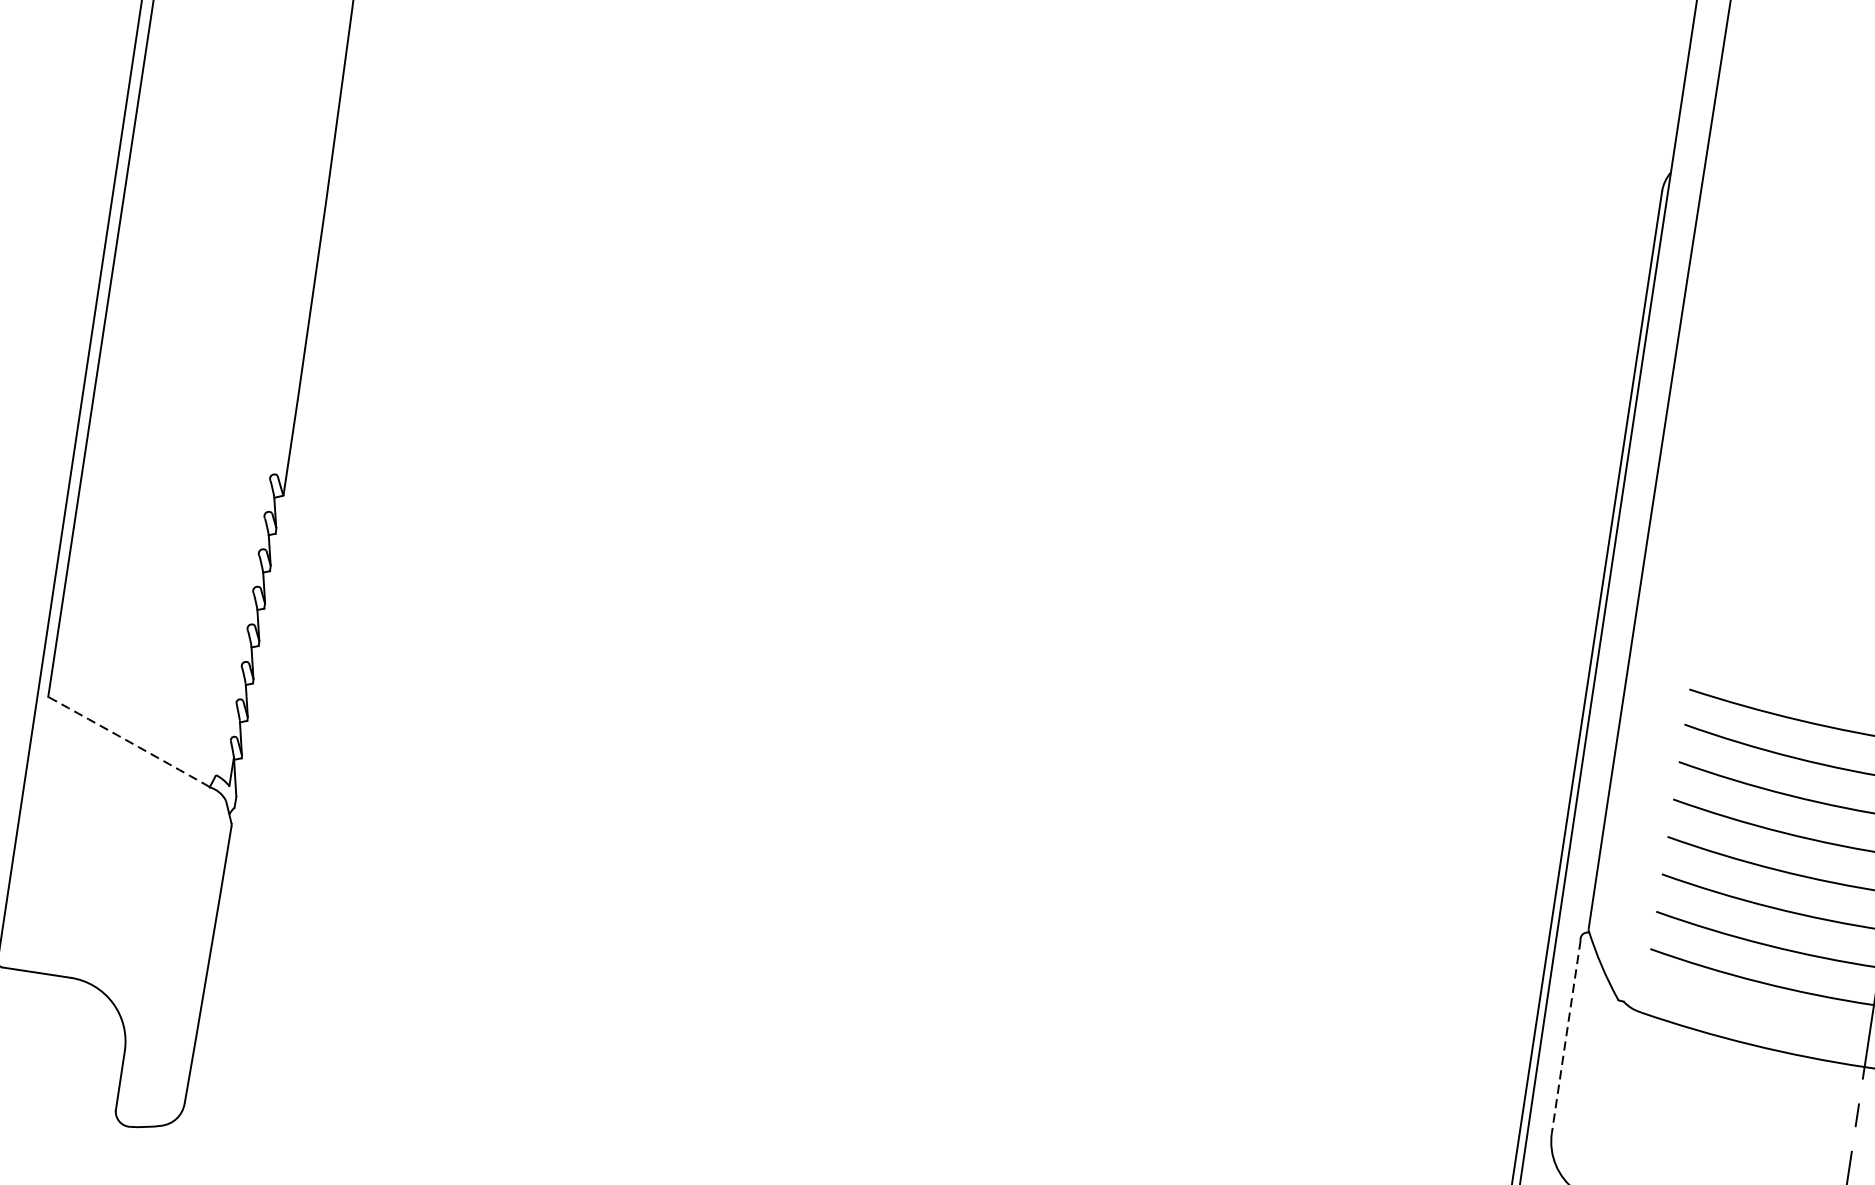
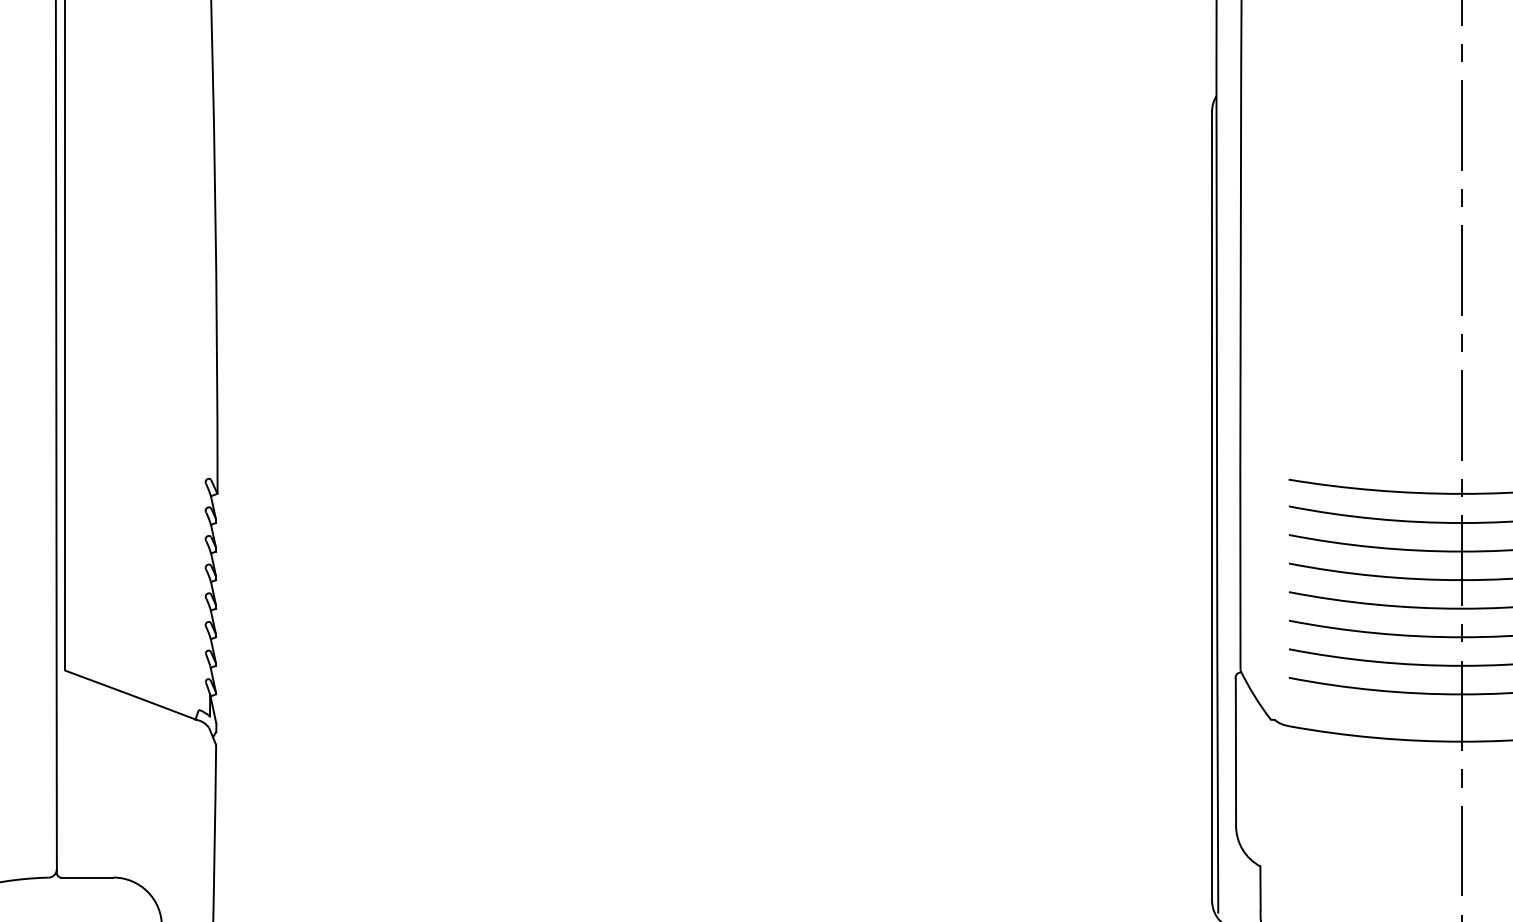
arc: (129, 741) -> (130, 694), dashed -> solid
line: (1565, 1037) -> (1235, 753), dashed -> solid

